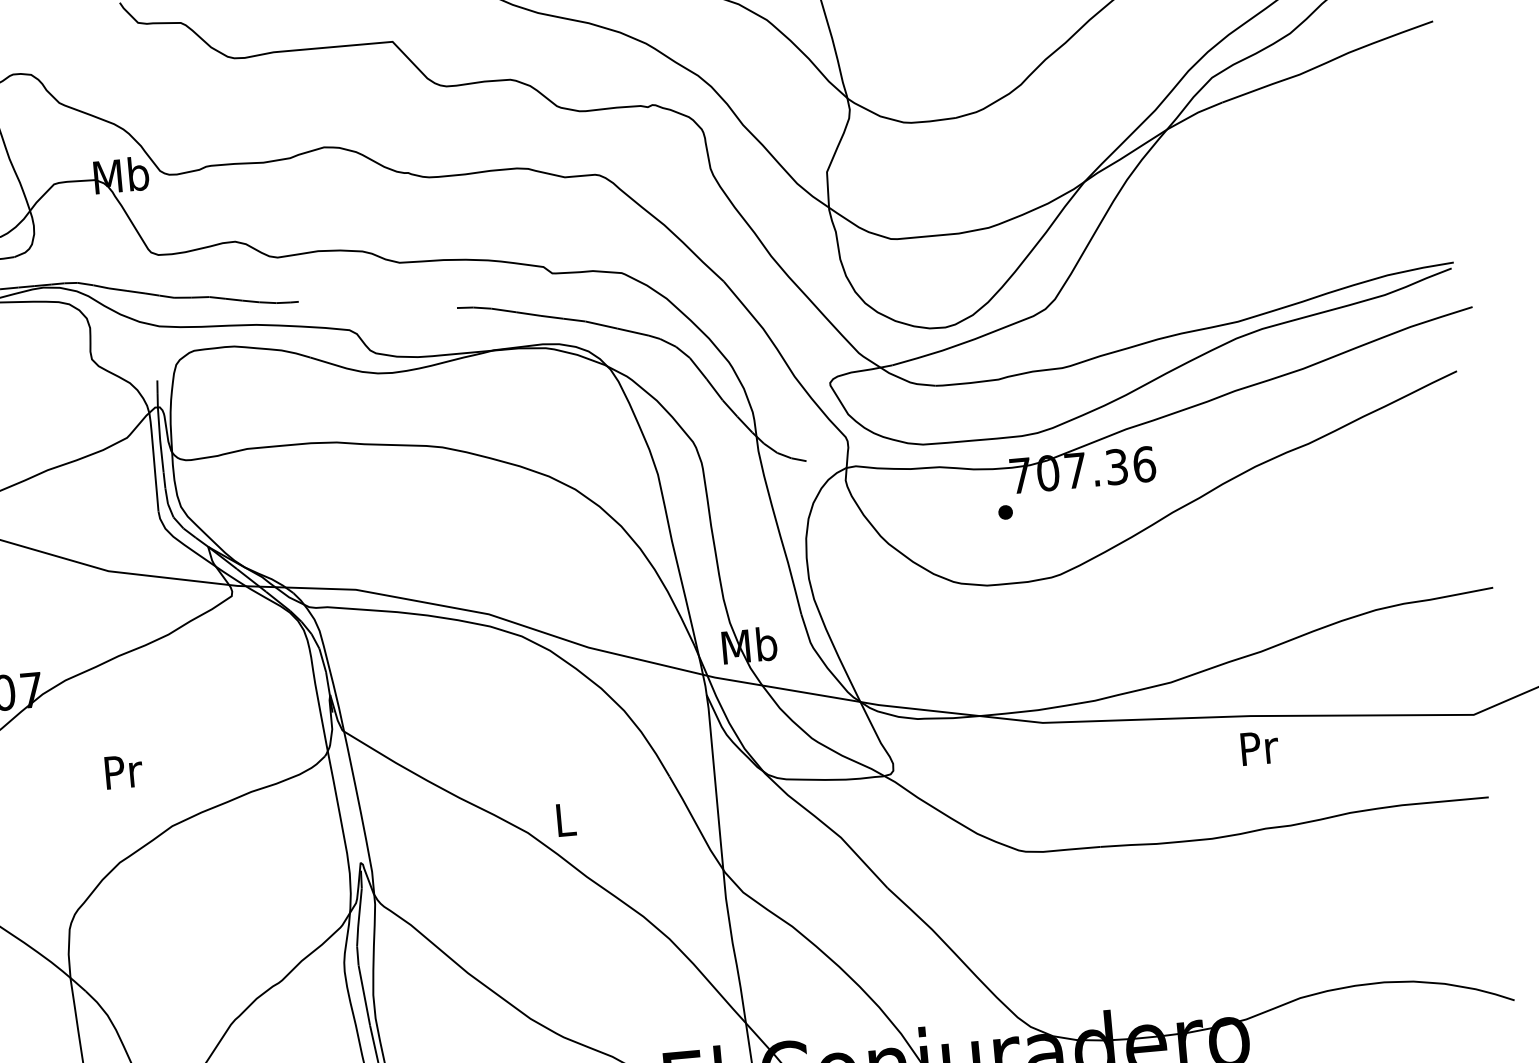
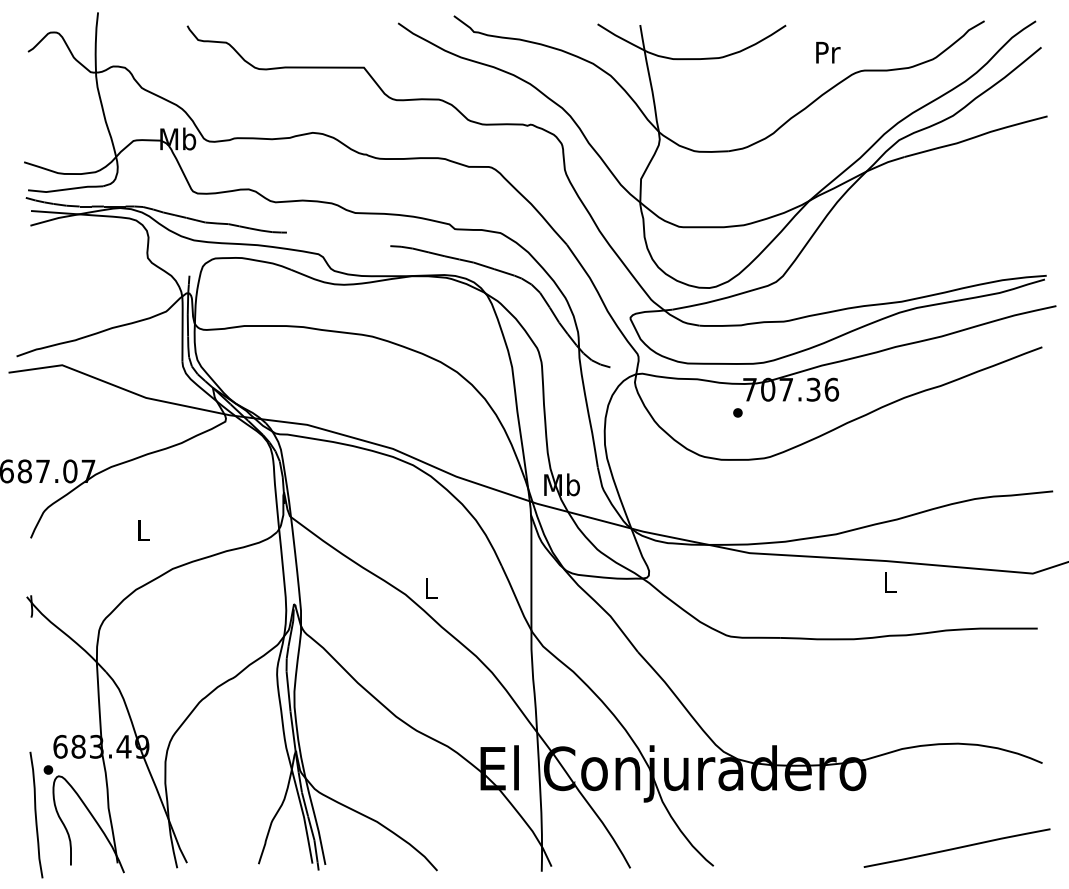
text: (1259, 747) -> (890, 582), Pr -> L
text: (124, 771) -> (144, 530), Pr -> L

